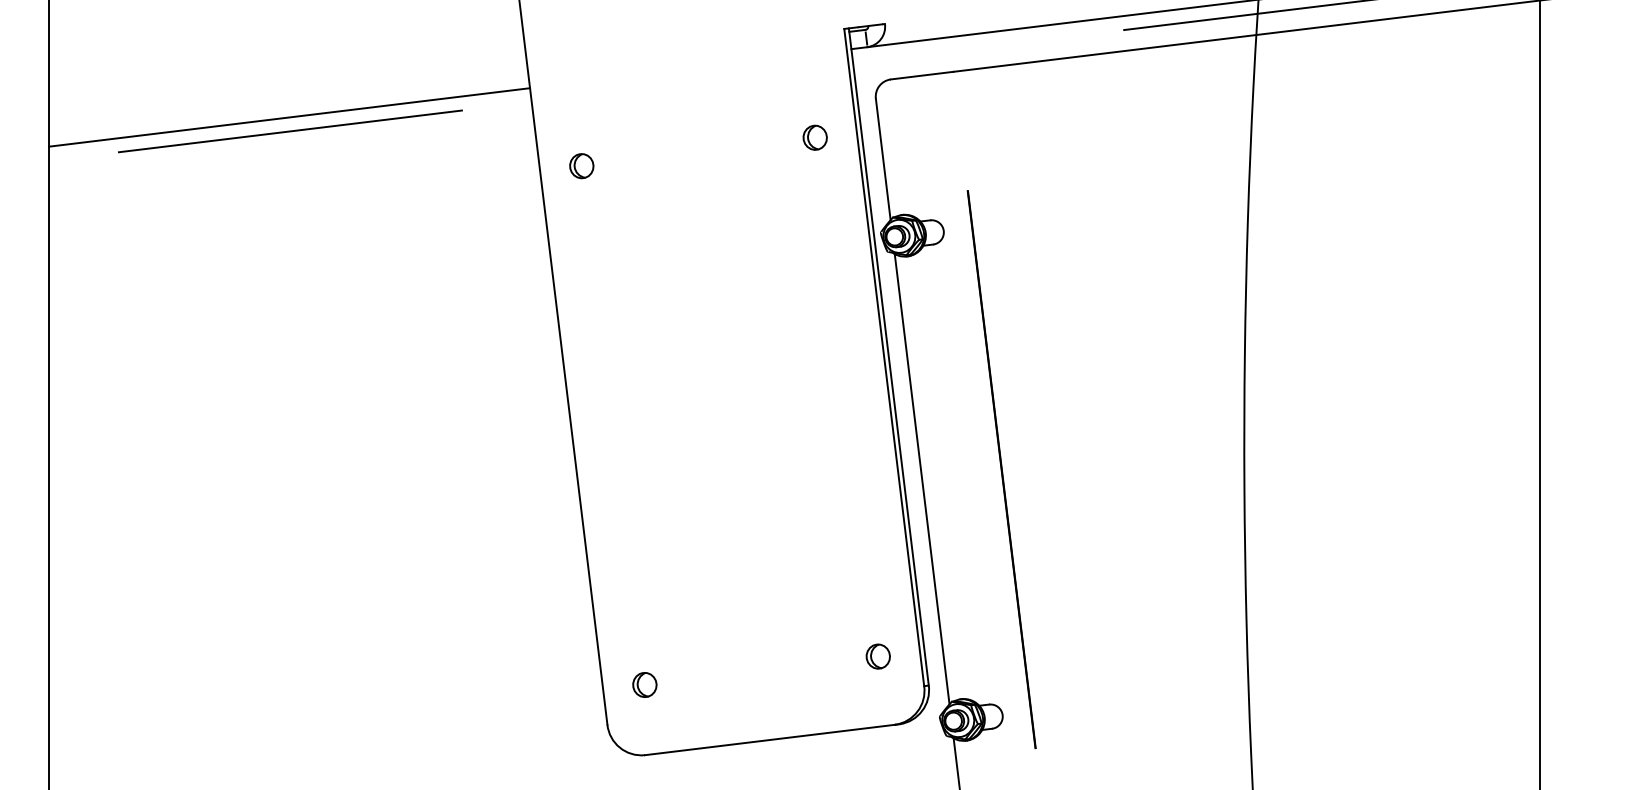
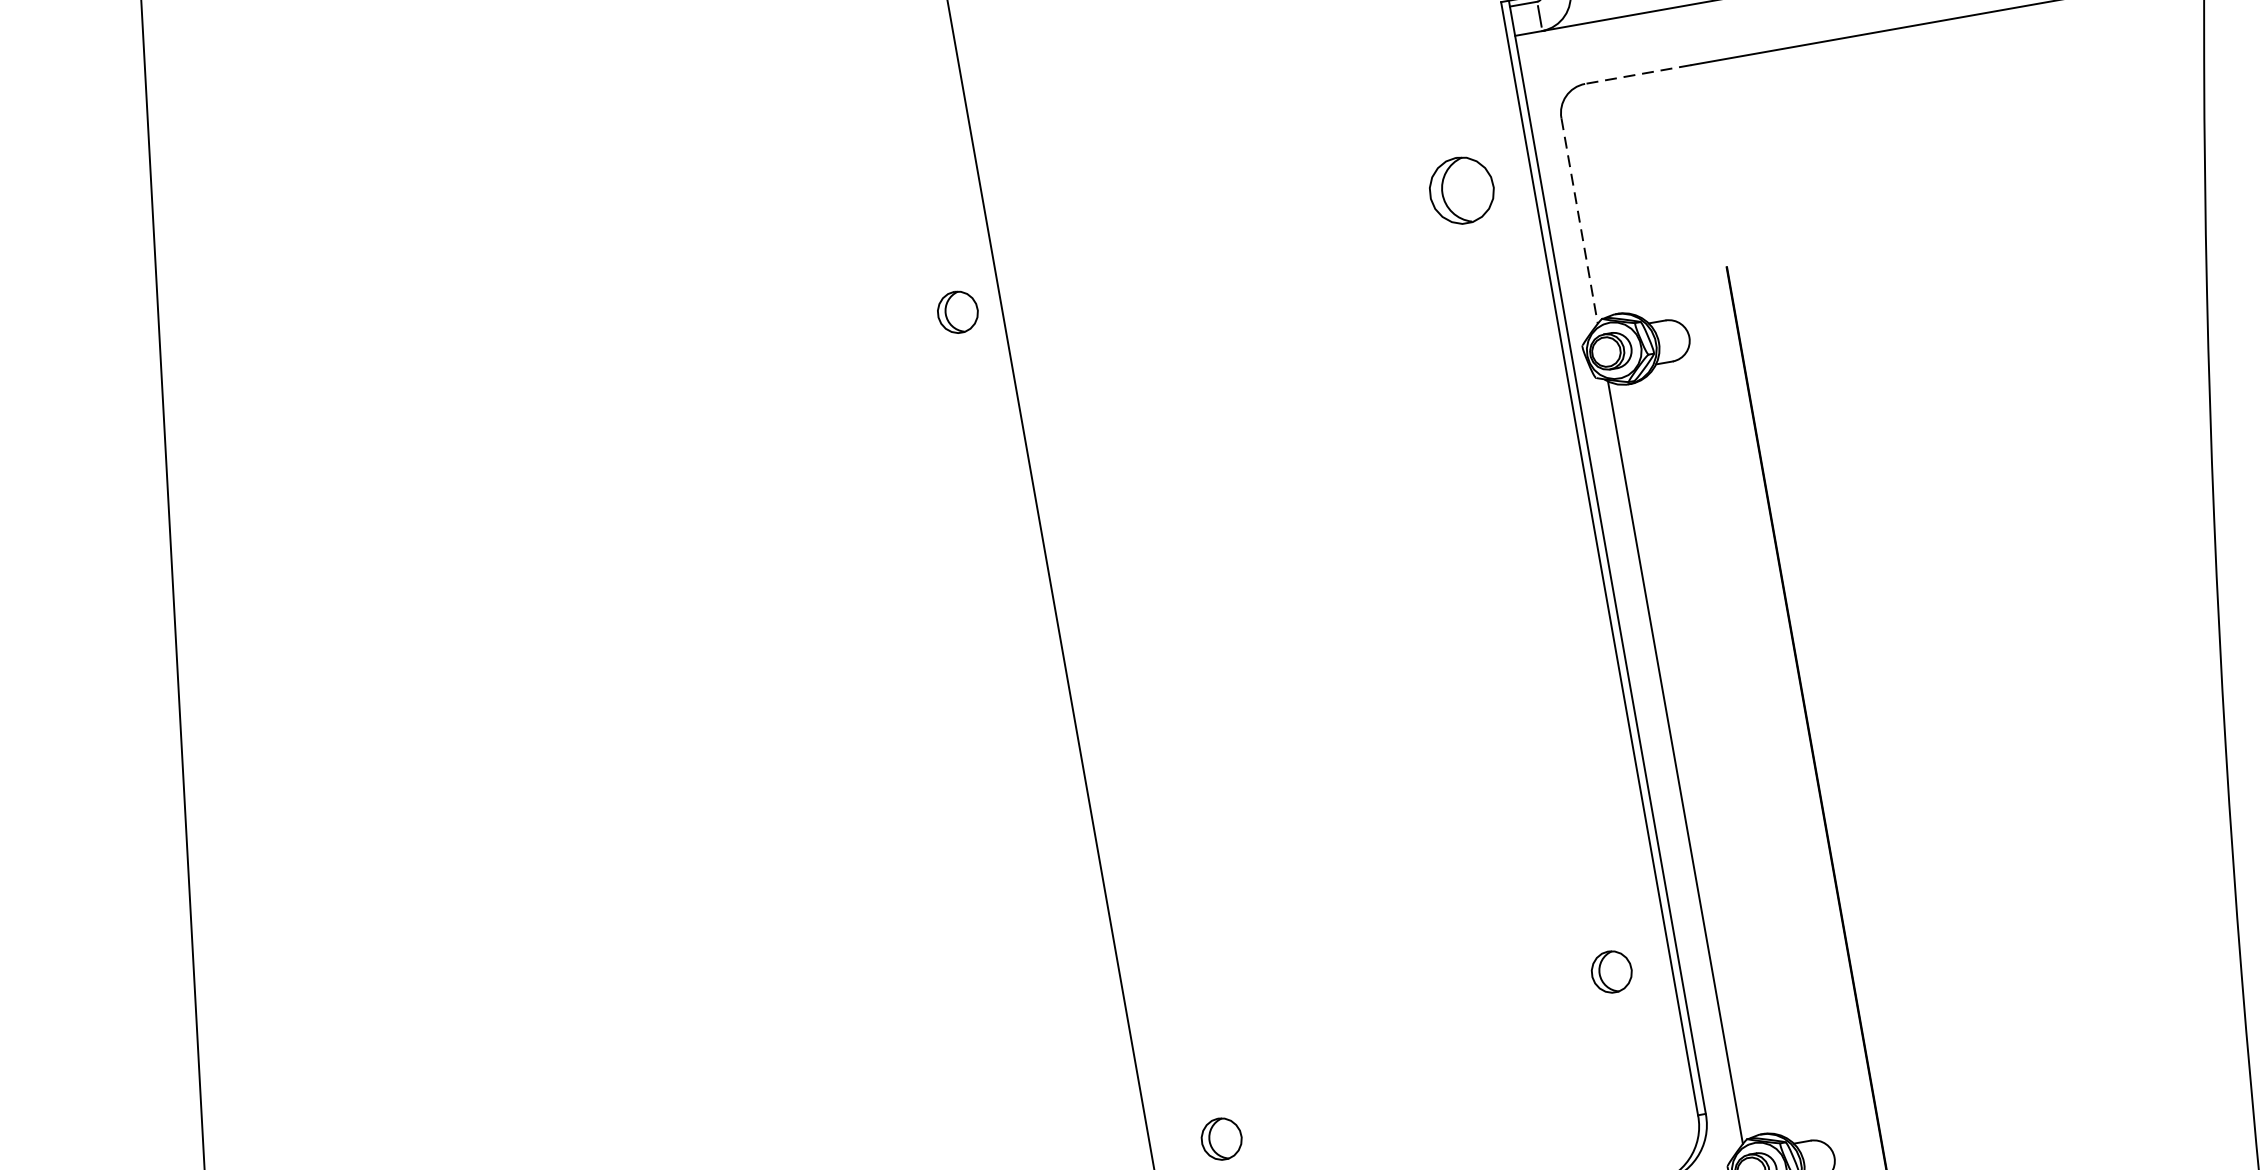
line: (921, 75) -> (1637, 74), solid -> dashed
line: (289, 117) -> (563, 204), removed
line: (289, 131) -> (564, 228), removed
part: (814, 137) -> (1460, 189), size x1.6
line: (883, 159) -> (1580, 221), solid -> dashed
part: (581, 166) -> (957, 312), moved
part: (877, 656) -> (1610, 971), moved

